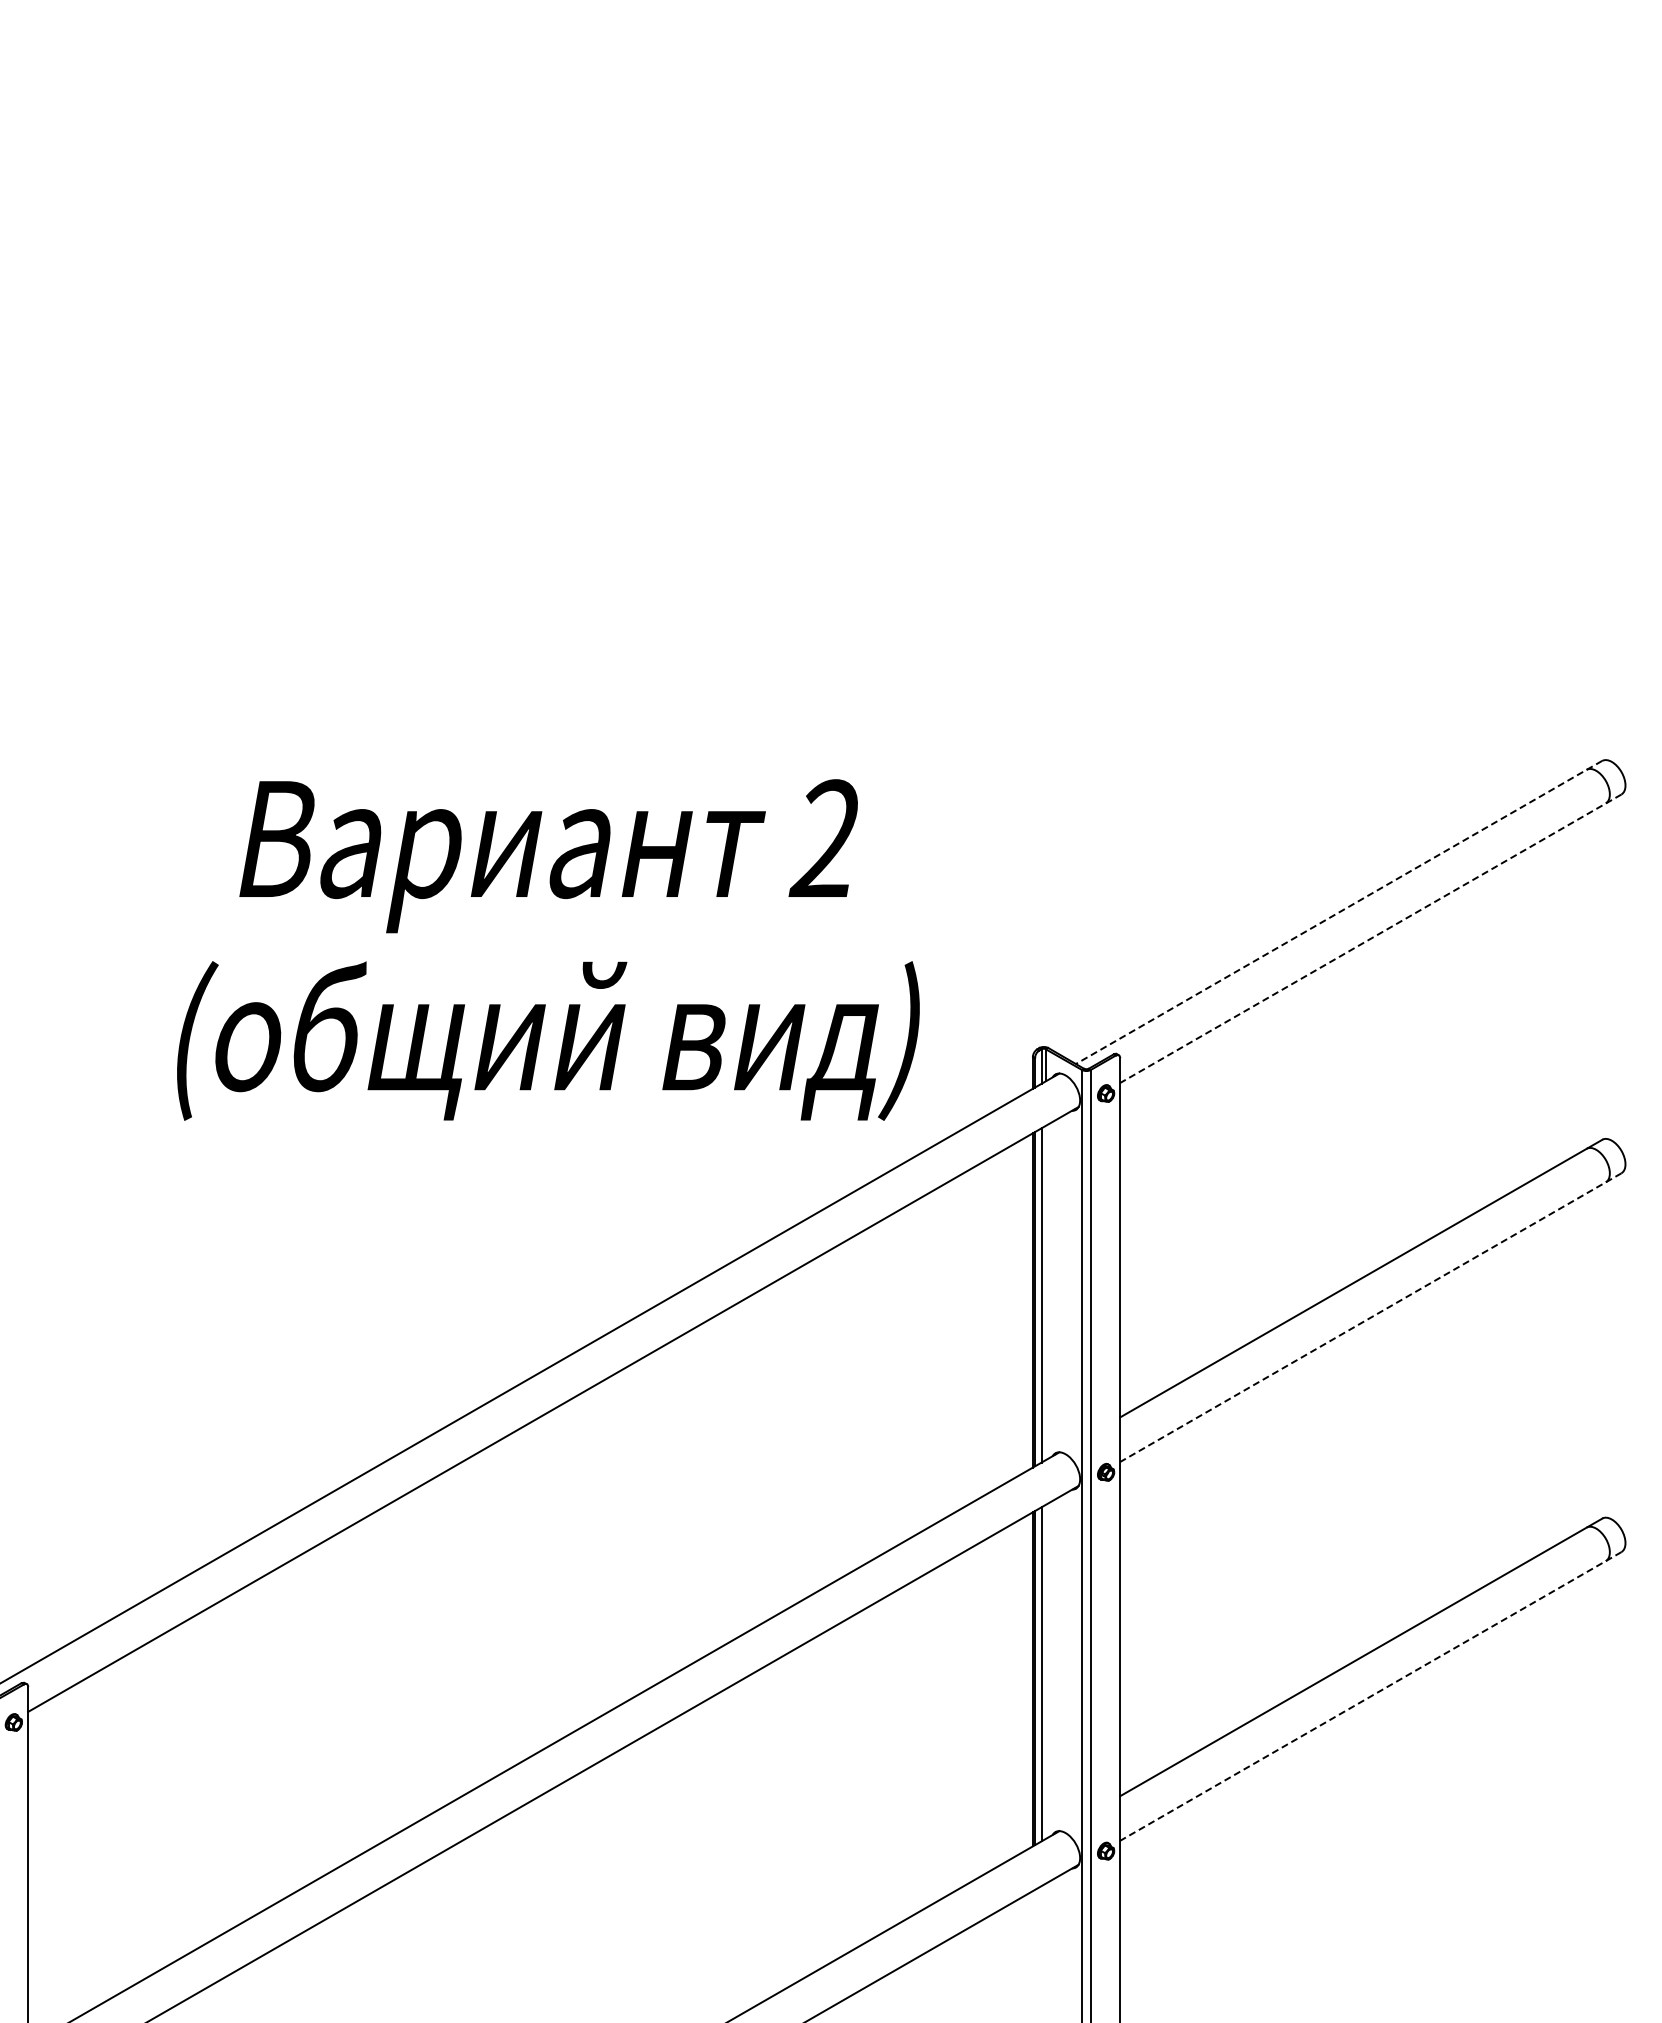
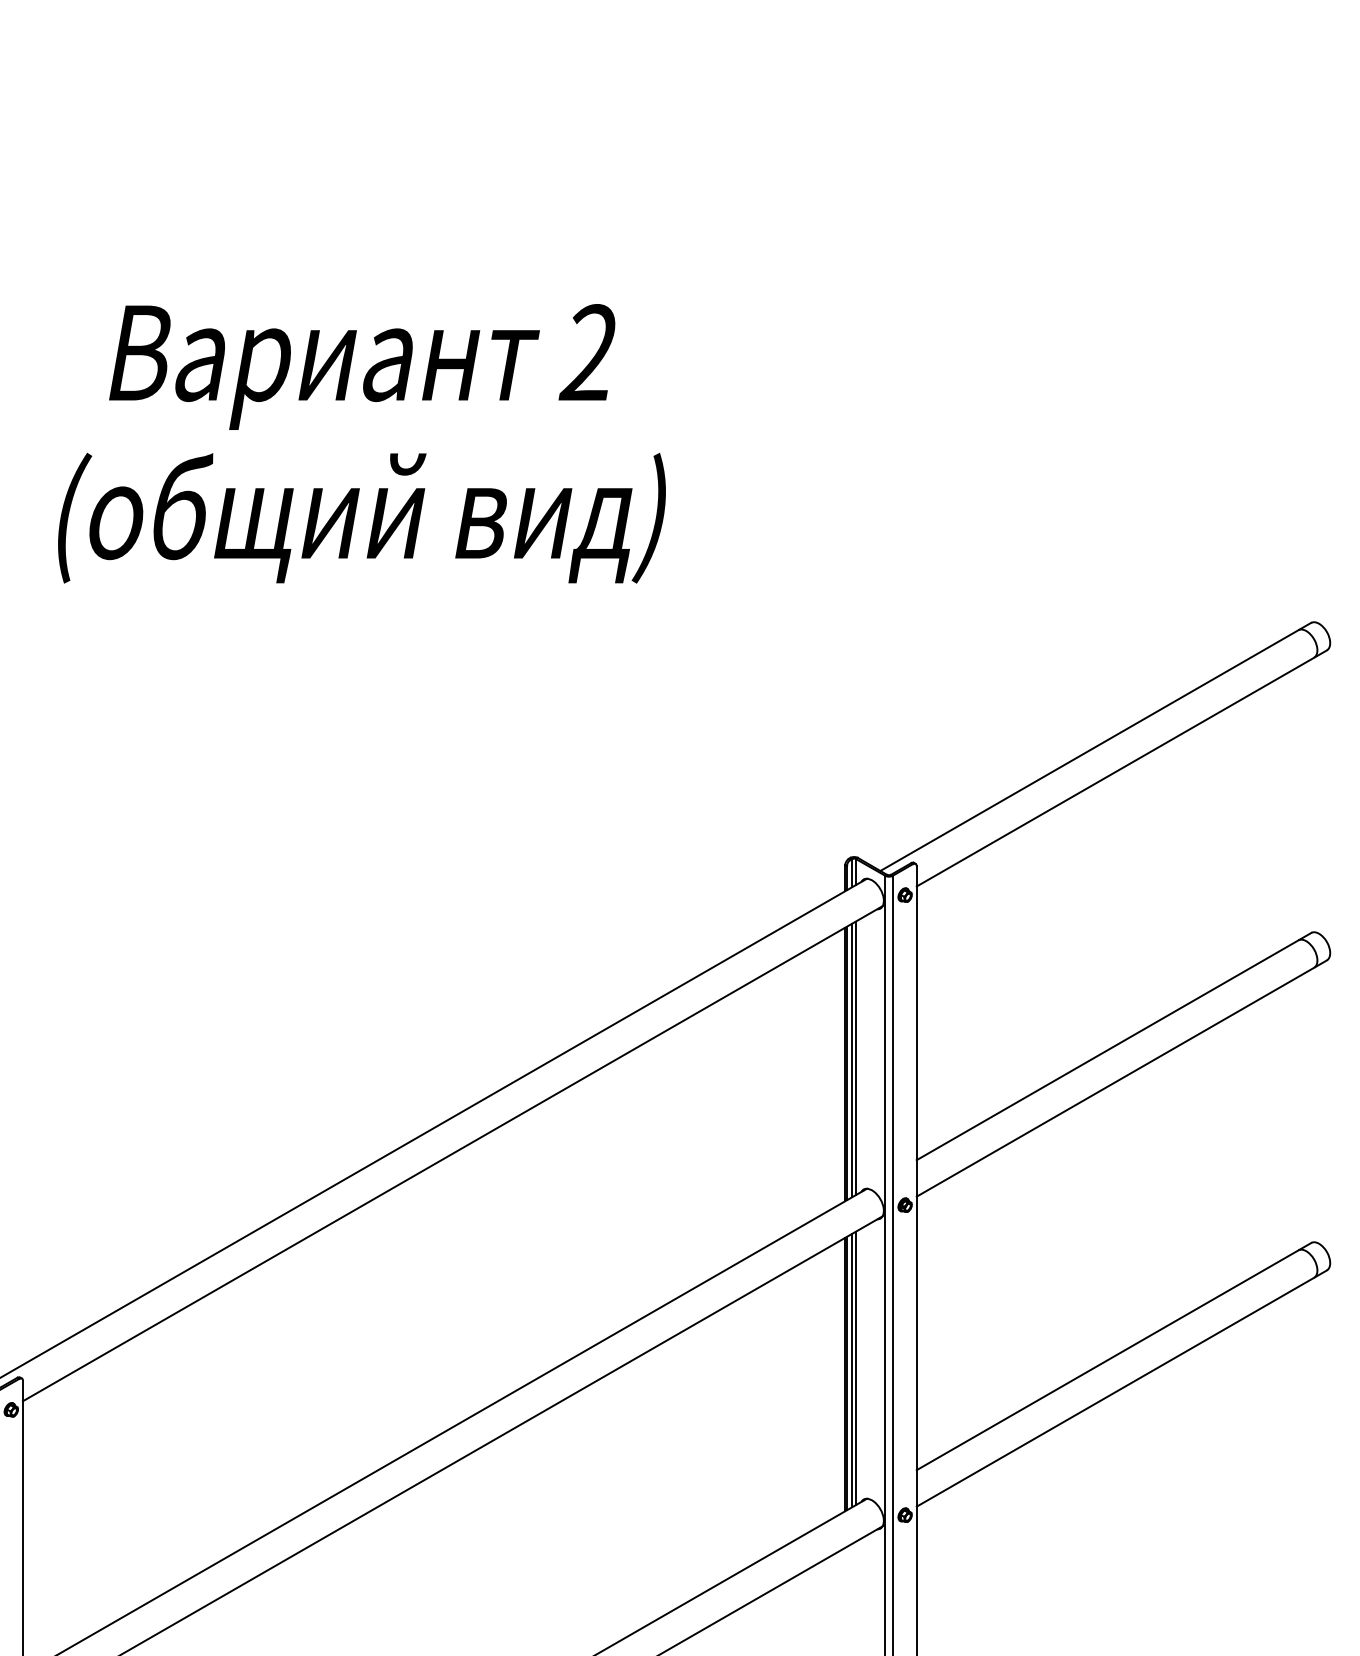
line: (1339, 912) -> (1096, 746), dashed -> solid
line: (1370, 938) -> (1121, 768), dashed -> solid
text: (548, 949) -> (362, 443), moved
line: (1045, 1292) -> (855, 1057), added
line: (1370, 1317) -> (1121, 1078), dashed -> solid
line: (1045, 1671) -> (855, 1368), added
line: (1370, 1696) -> (1121, 1388), dashed -> solid

